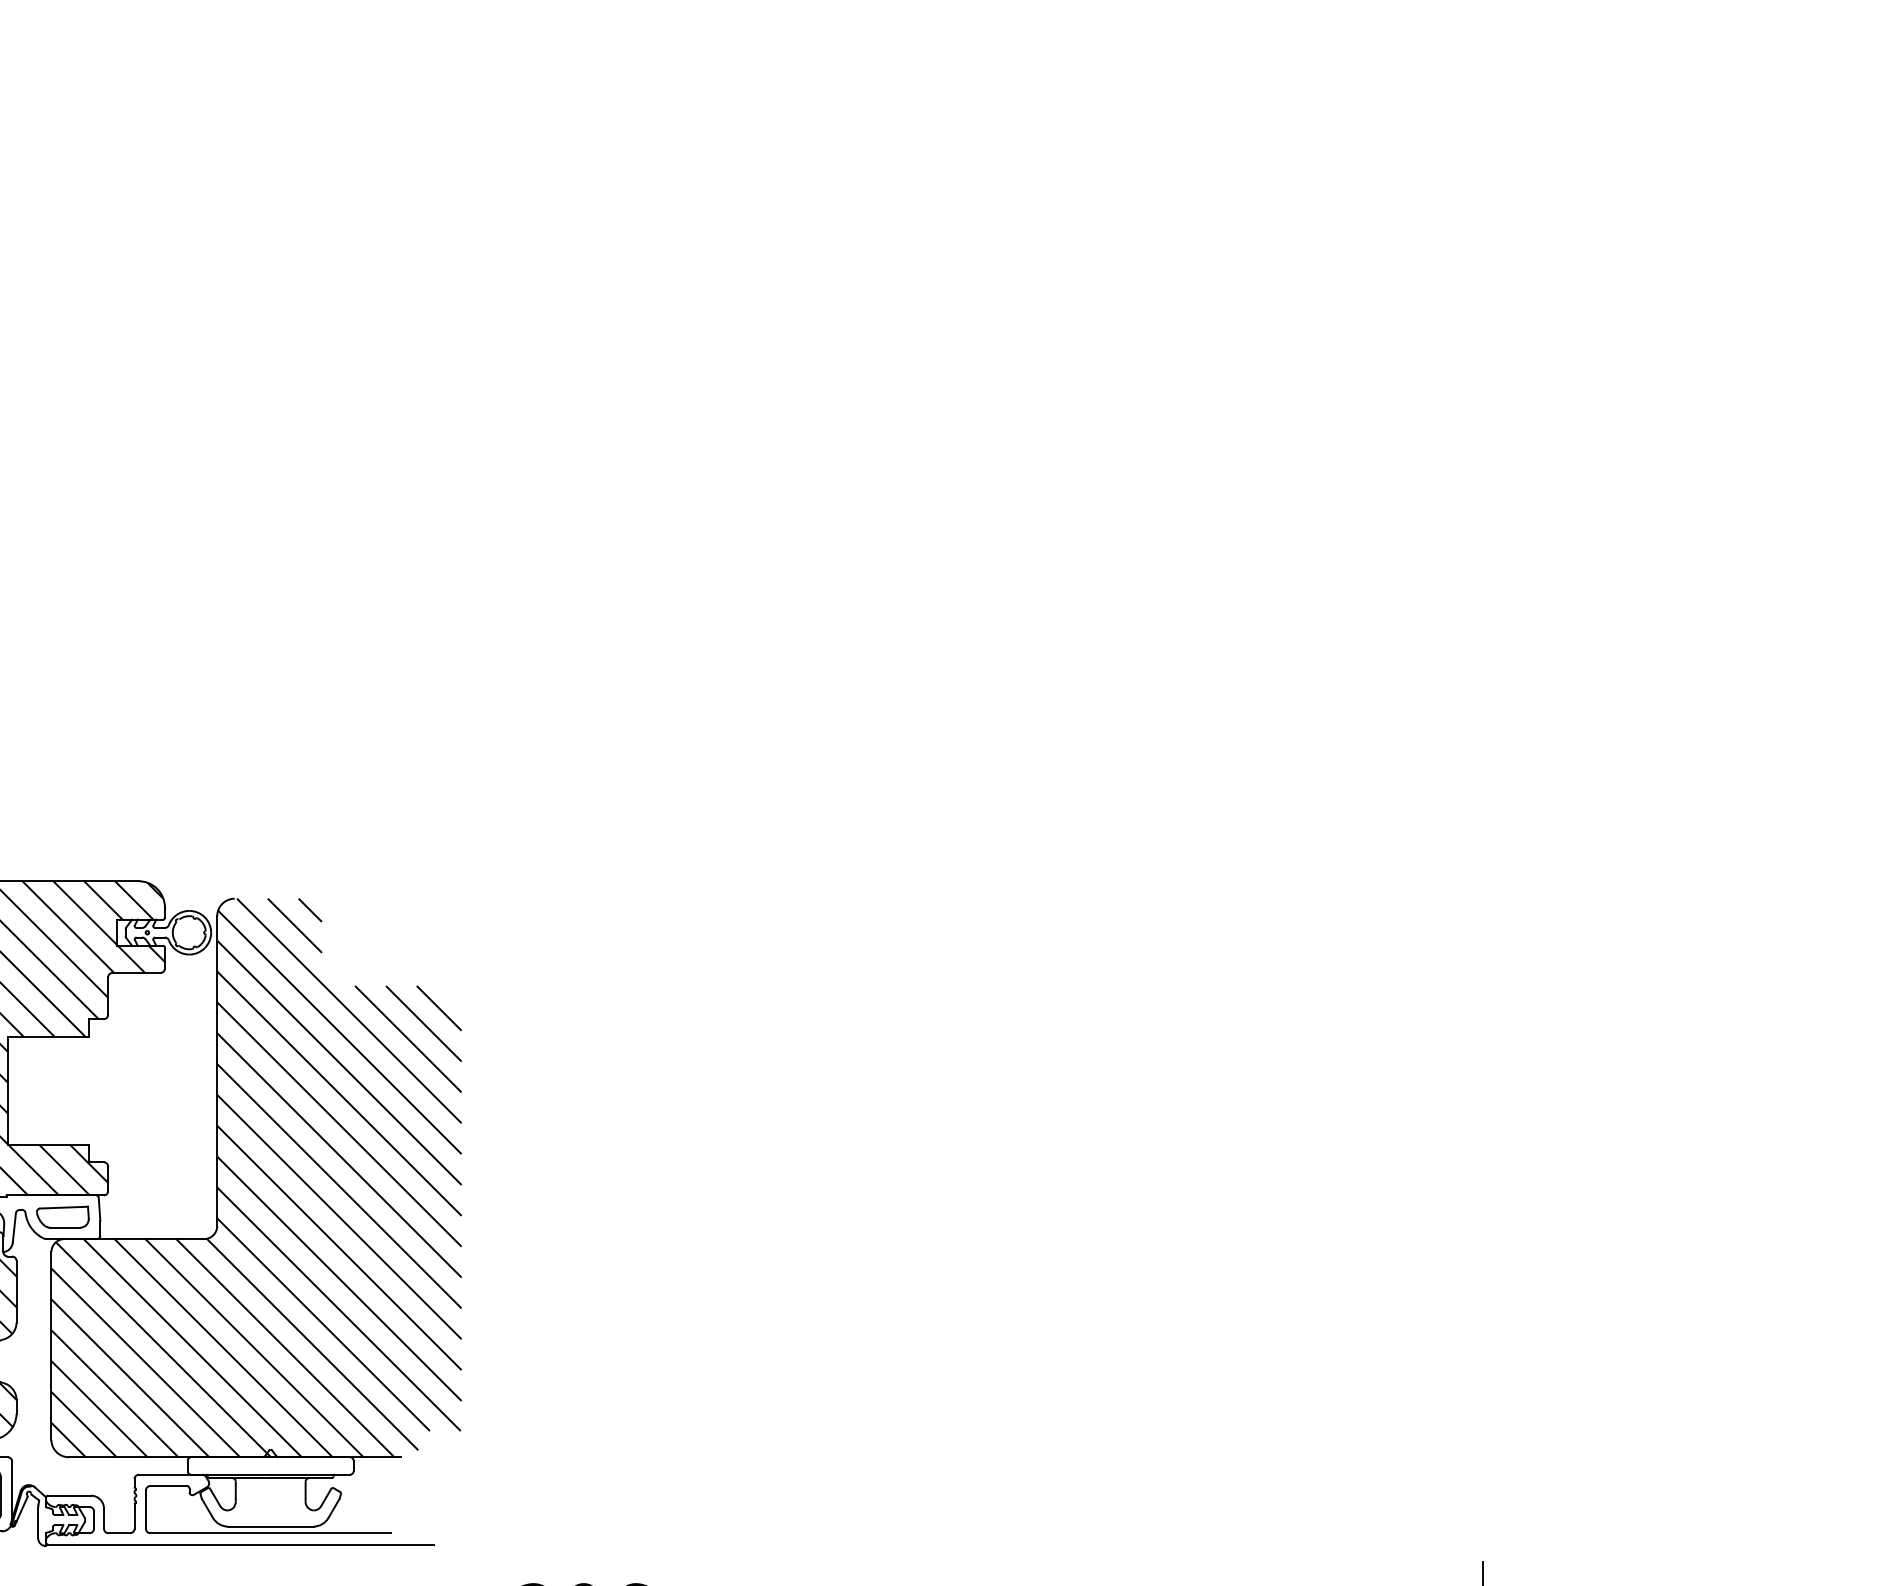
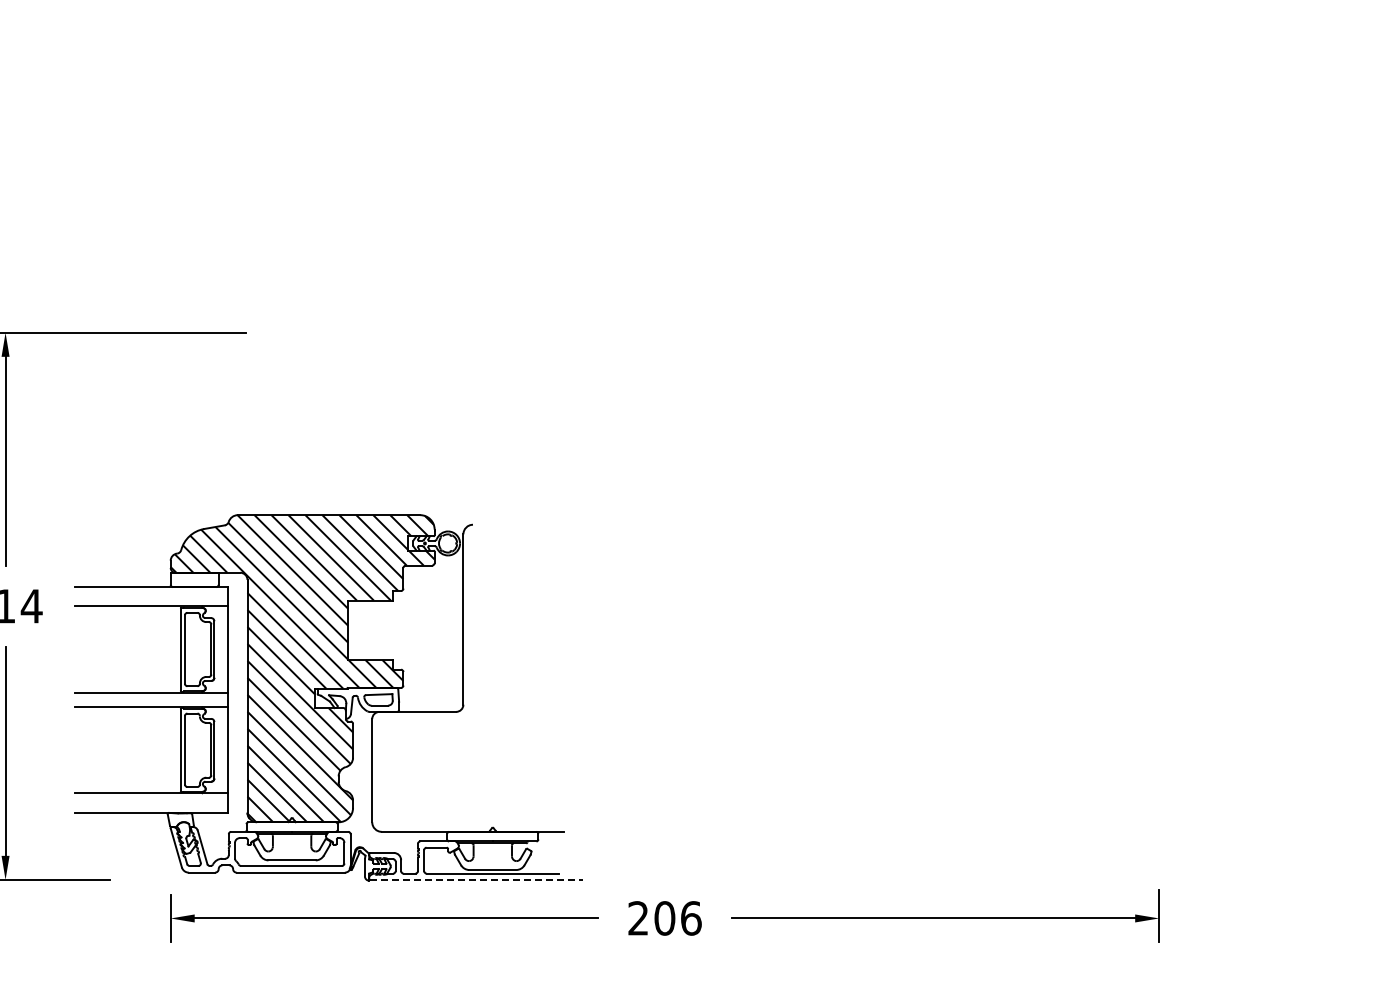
hatch: (255, 1176) -> (484, 677), removed
line: (242, 1543) -> (477, 879), solid -> dashed

